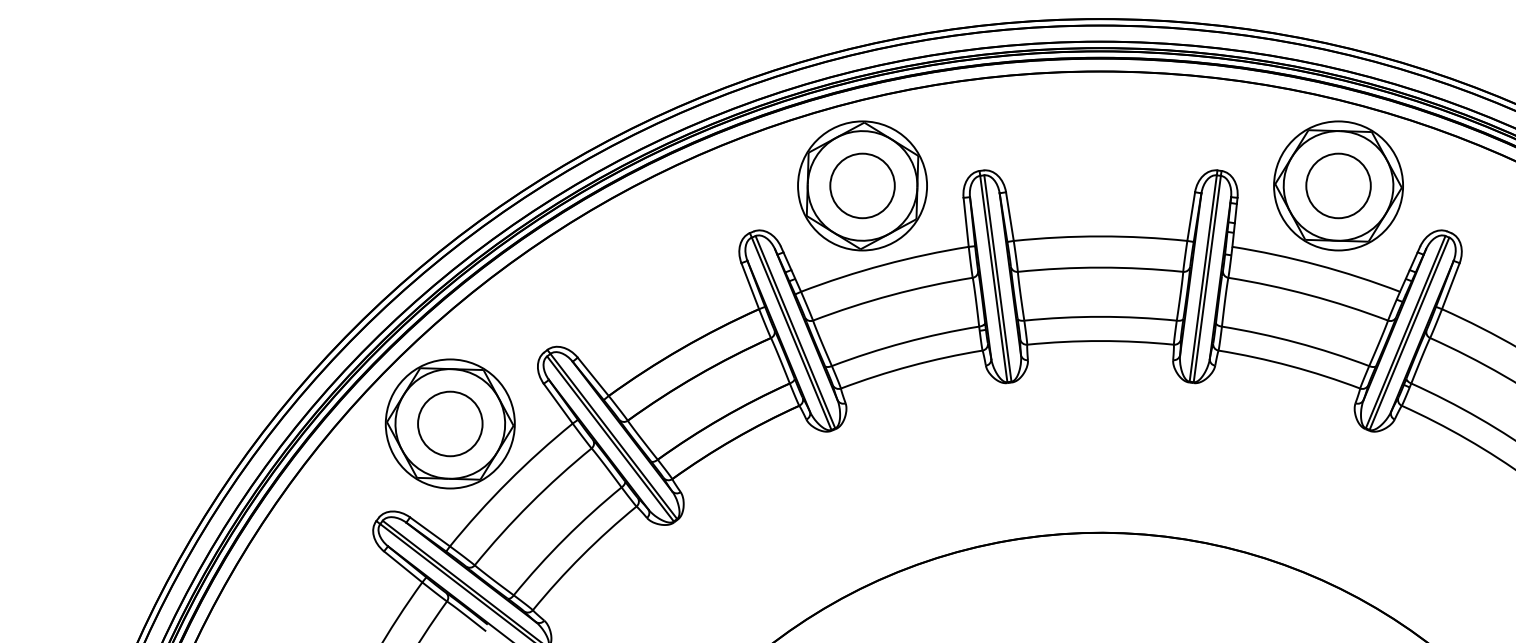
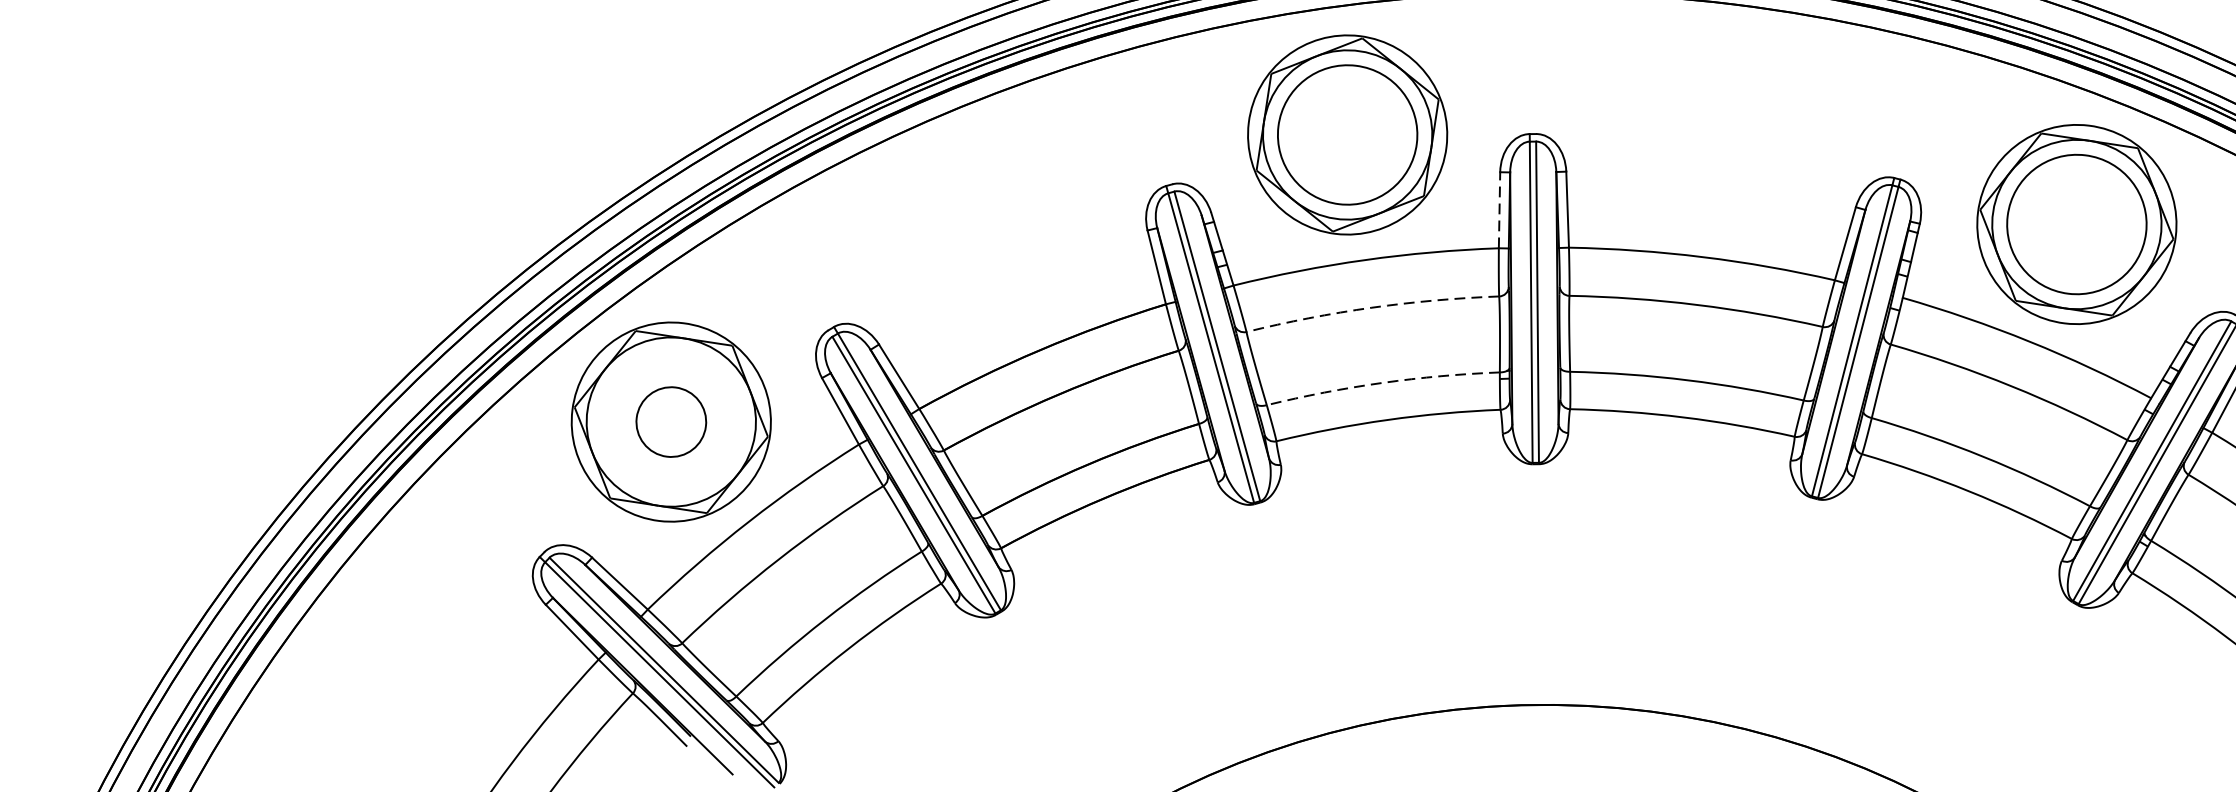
circle: (862, 185) -> (1347, 134), size x1.4
circle: (1338, 185) -> (2076, 223), size x1.4
line: (966, 222) -> (1500, 210), solid -> dashed
arc: (891, 295) -> (1371, 308), solid -> dashed
arc: (904, 342) -> (1382, 382), solid -> dashed
circle: (450, 423) -> (671, 421), size x0.7

